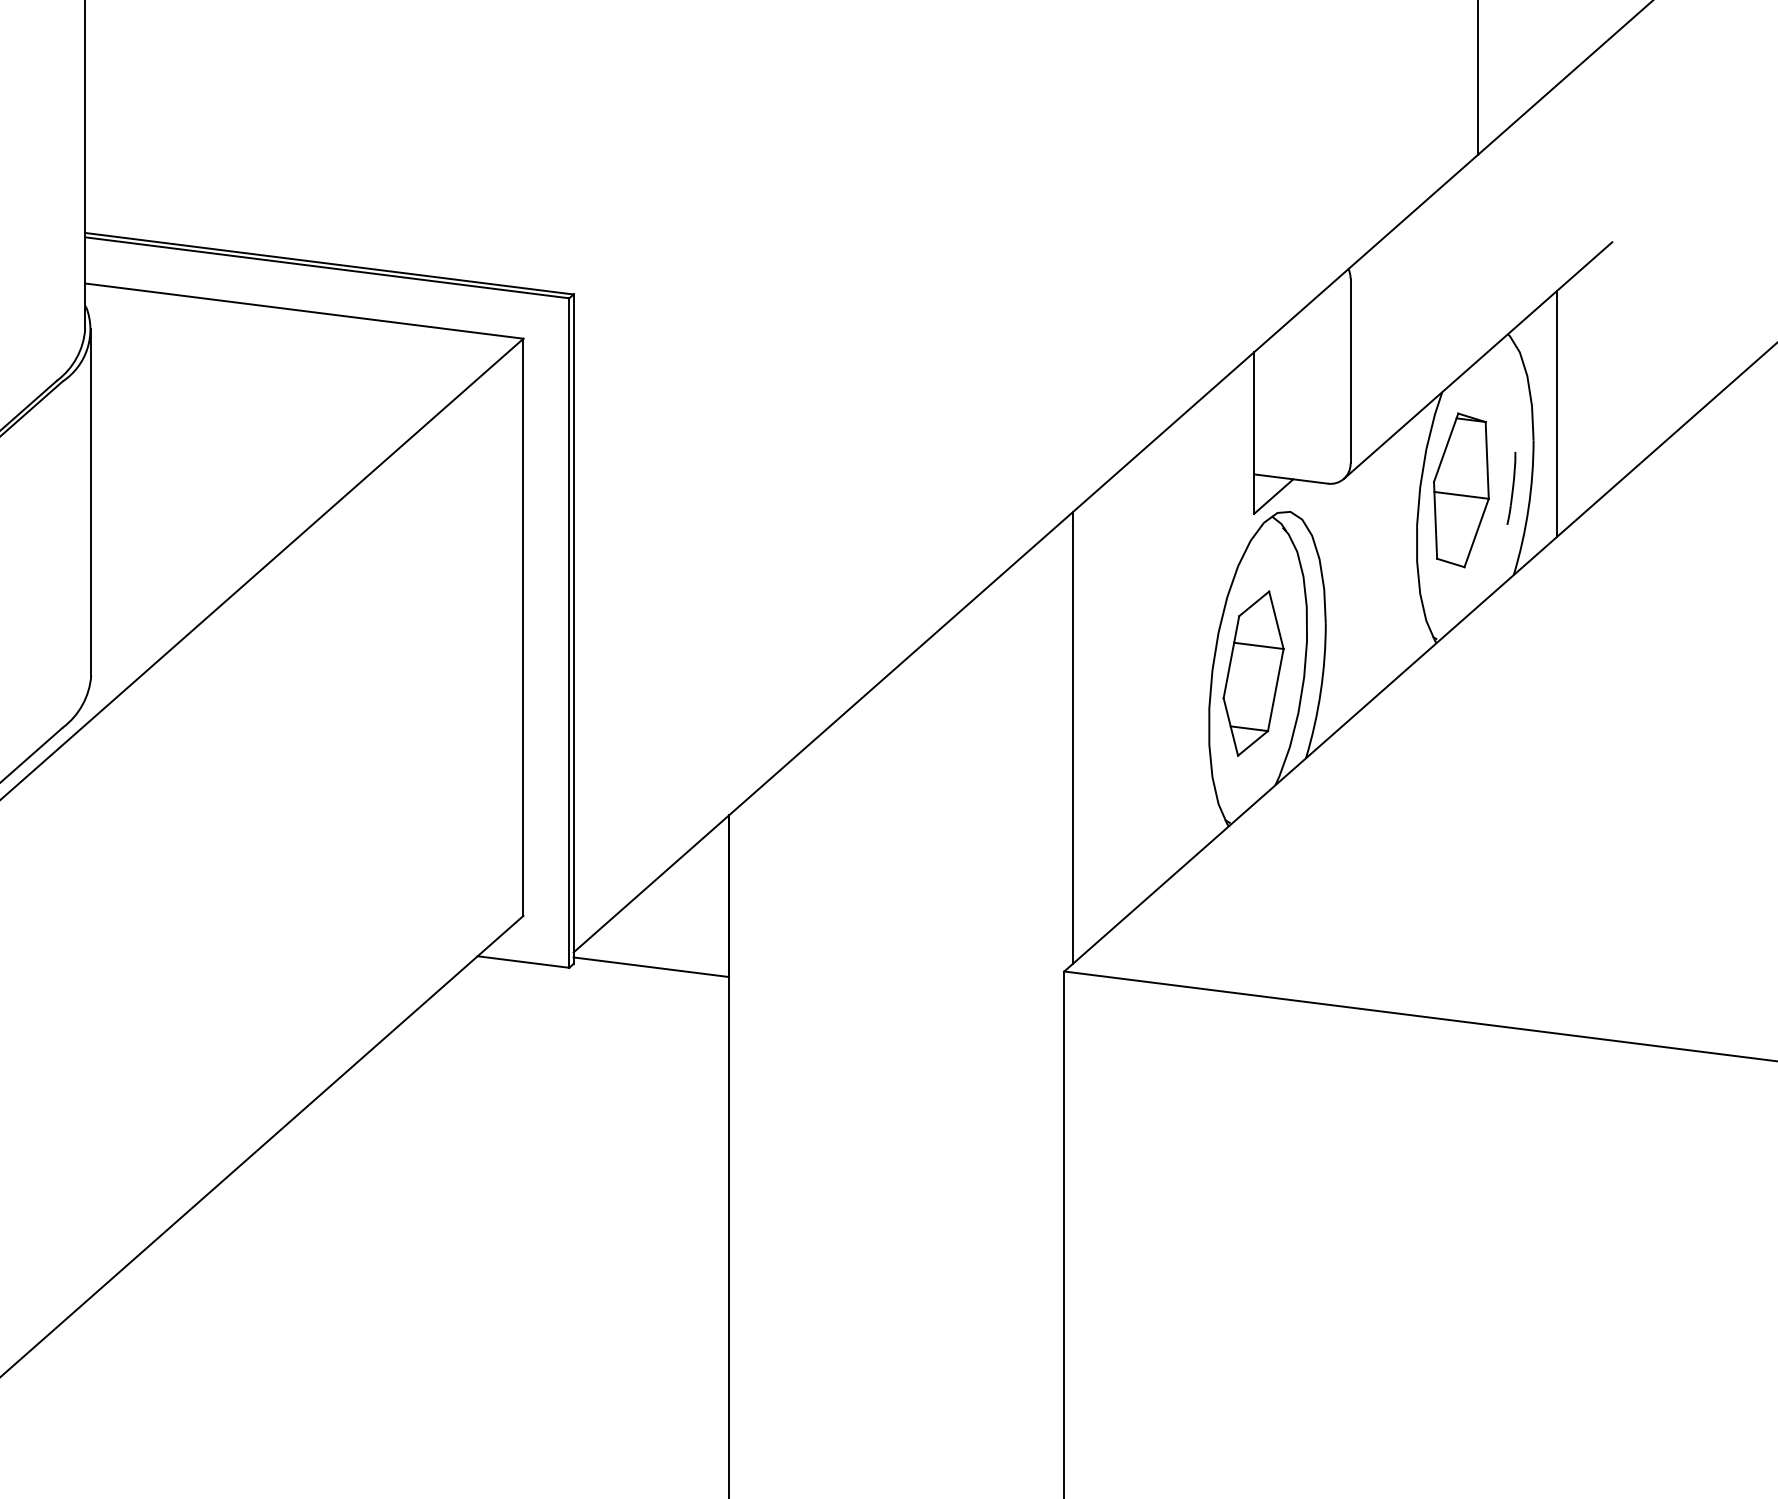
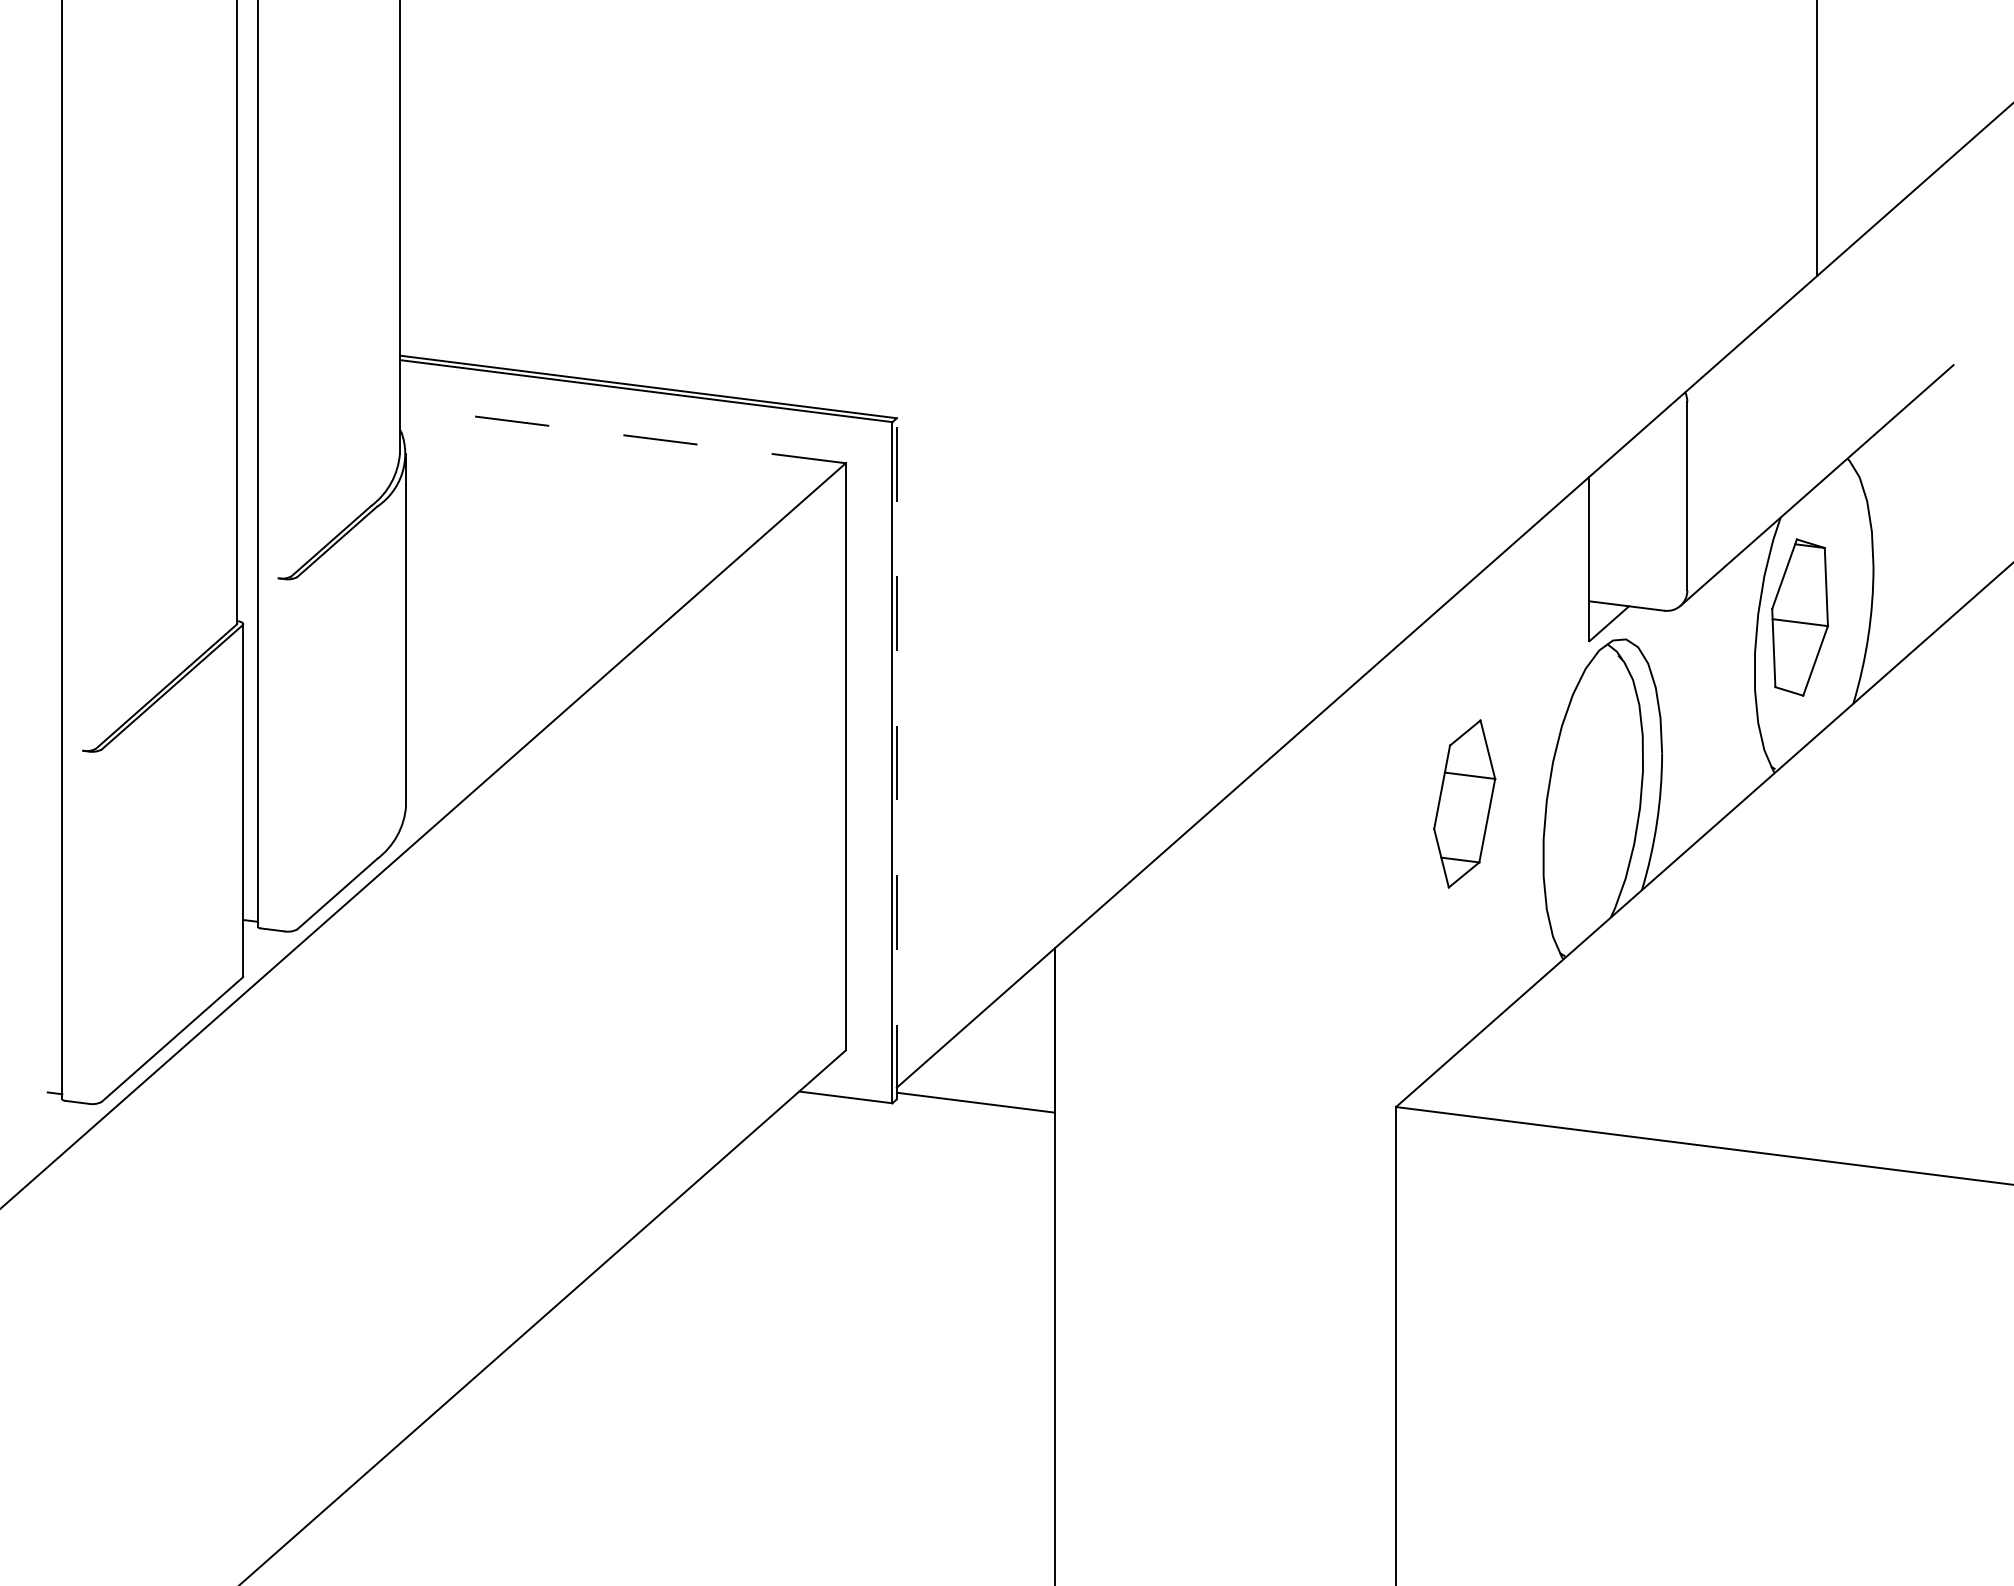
line: (303, 311) -> (622, 435), solid -> dashed
line: (1557, 413) -> (1897, 539), removed
part: (1510, 488) -> (1850, 615), removed
line: (573, 628) -> (896, 758), solid -> dashed
part: (1253, 673) -> (1464, 803), moved
line: (1072, 738) -> (1404, 869), removed

